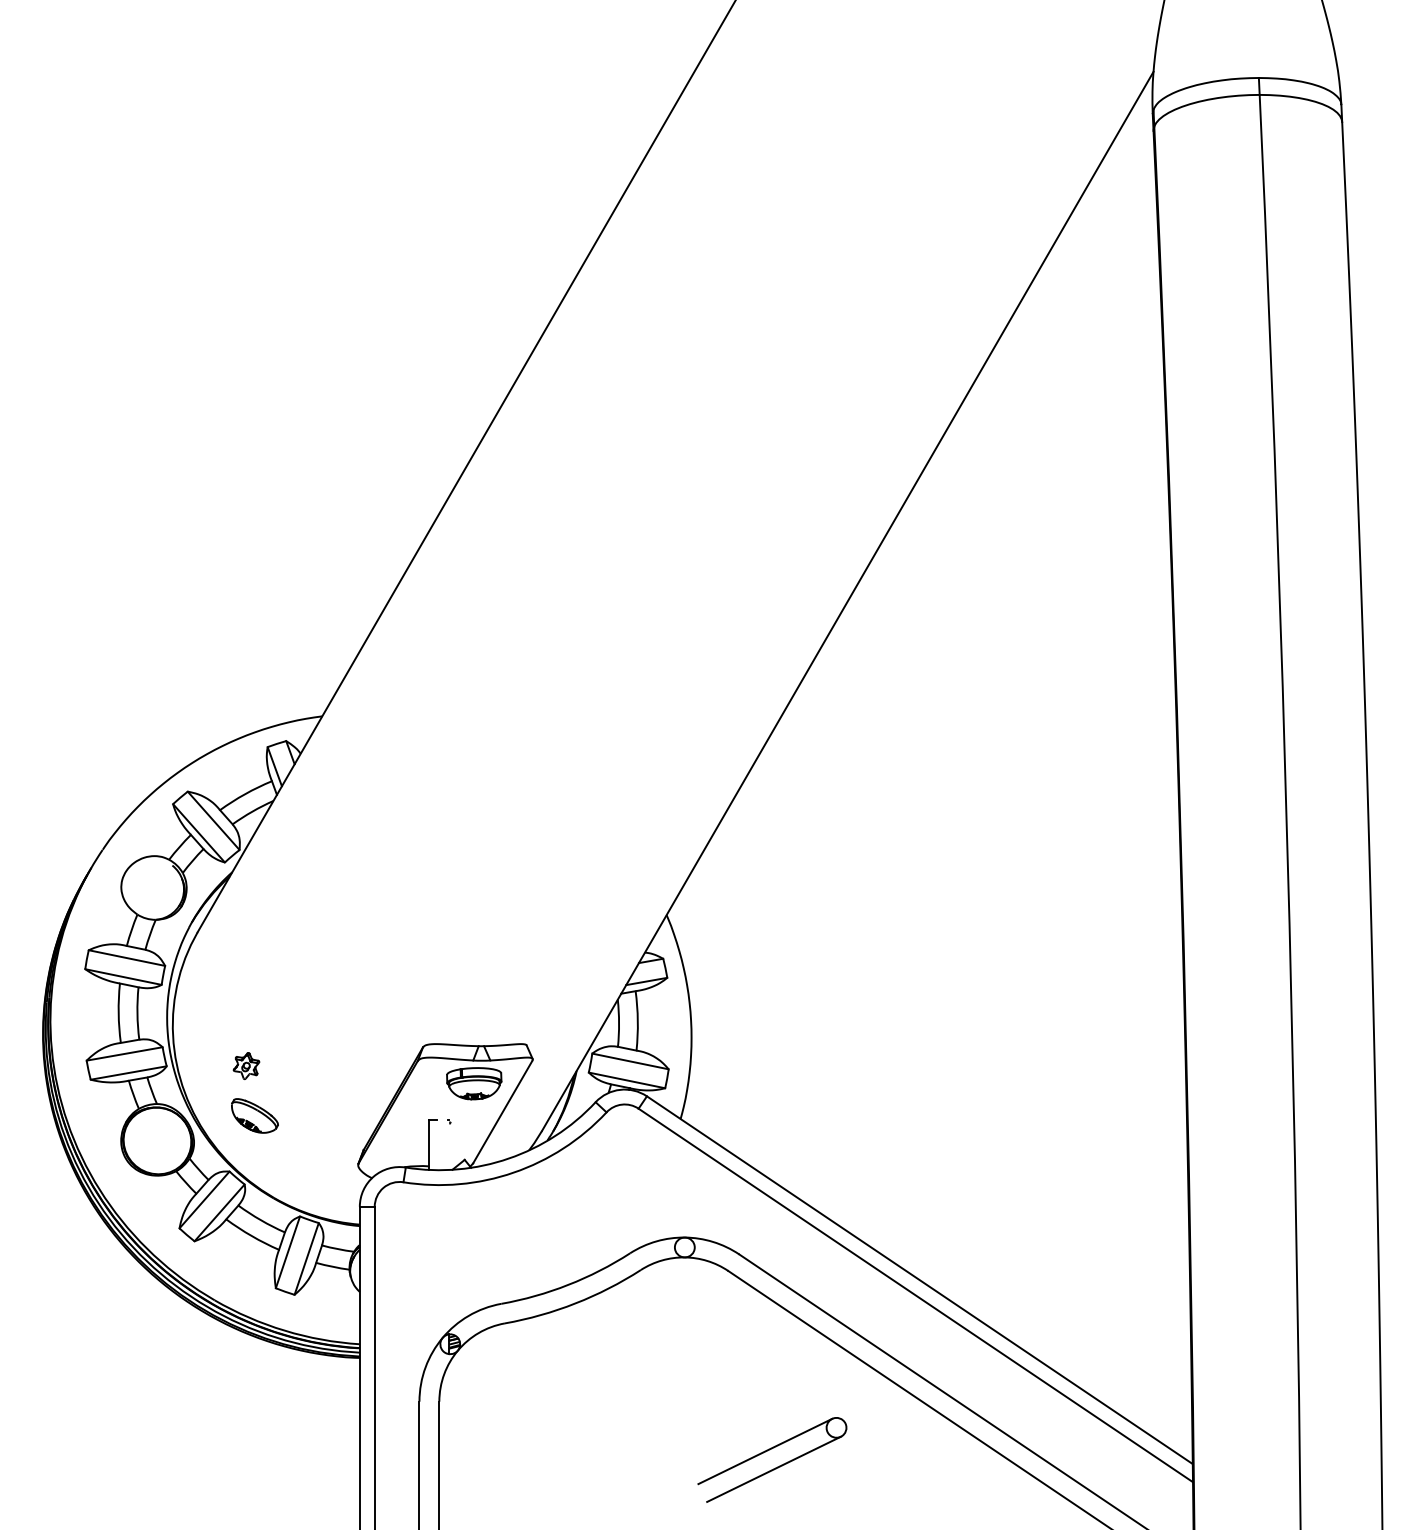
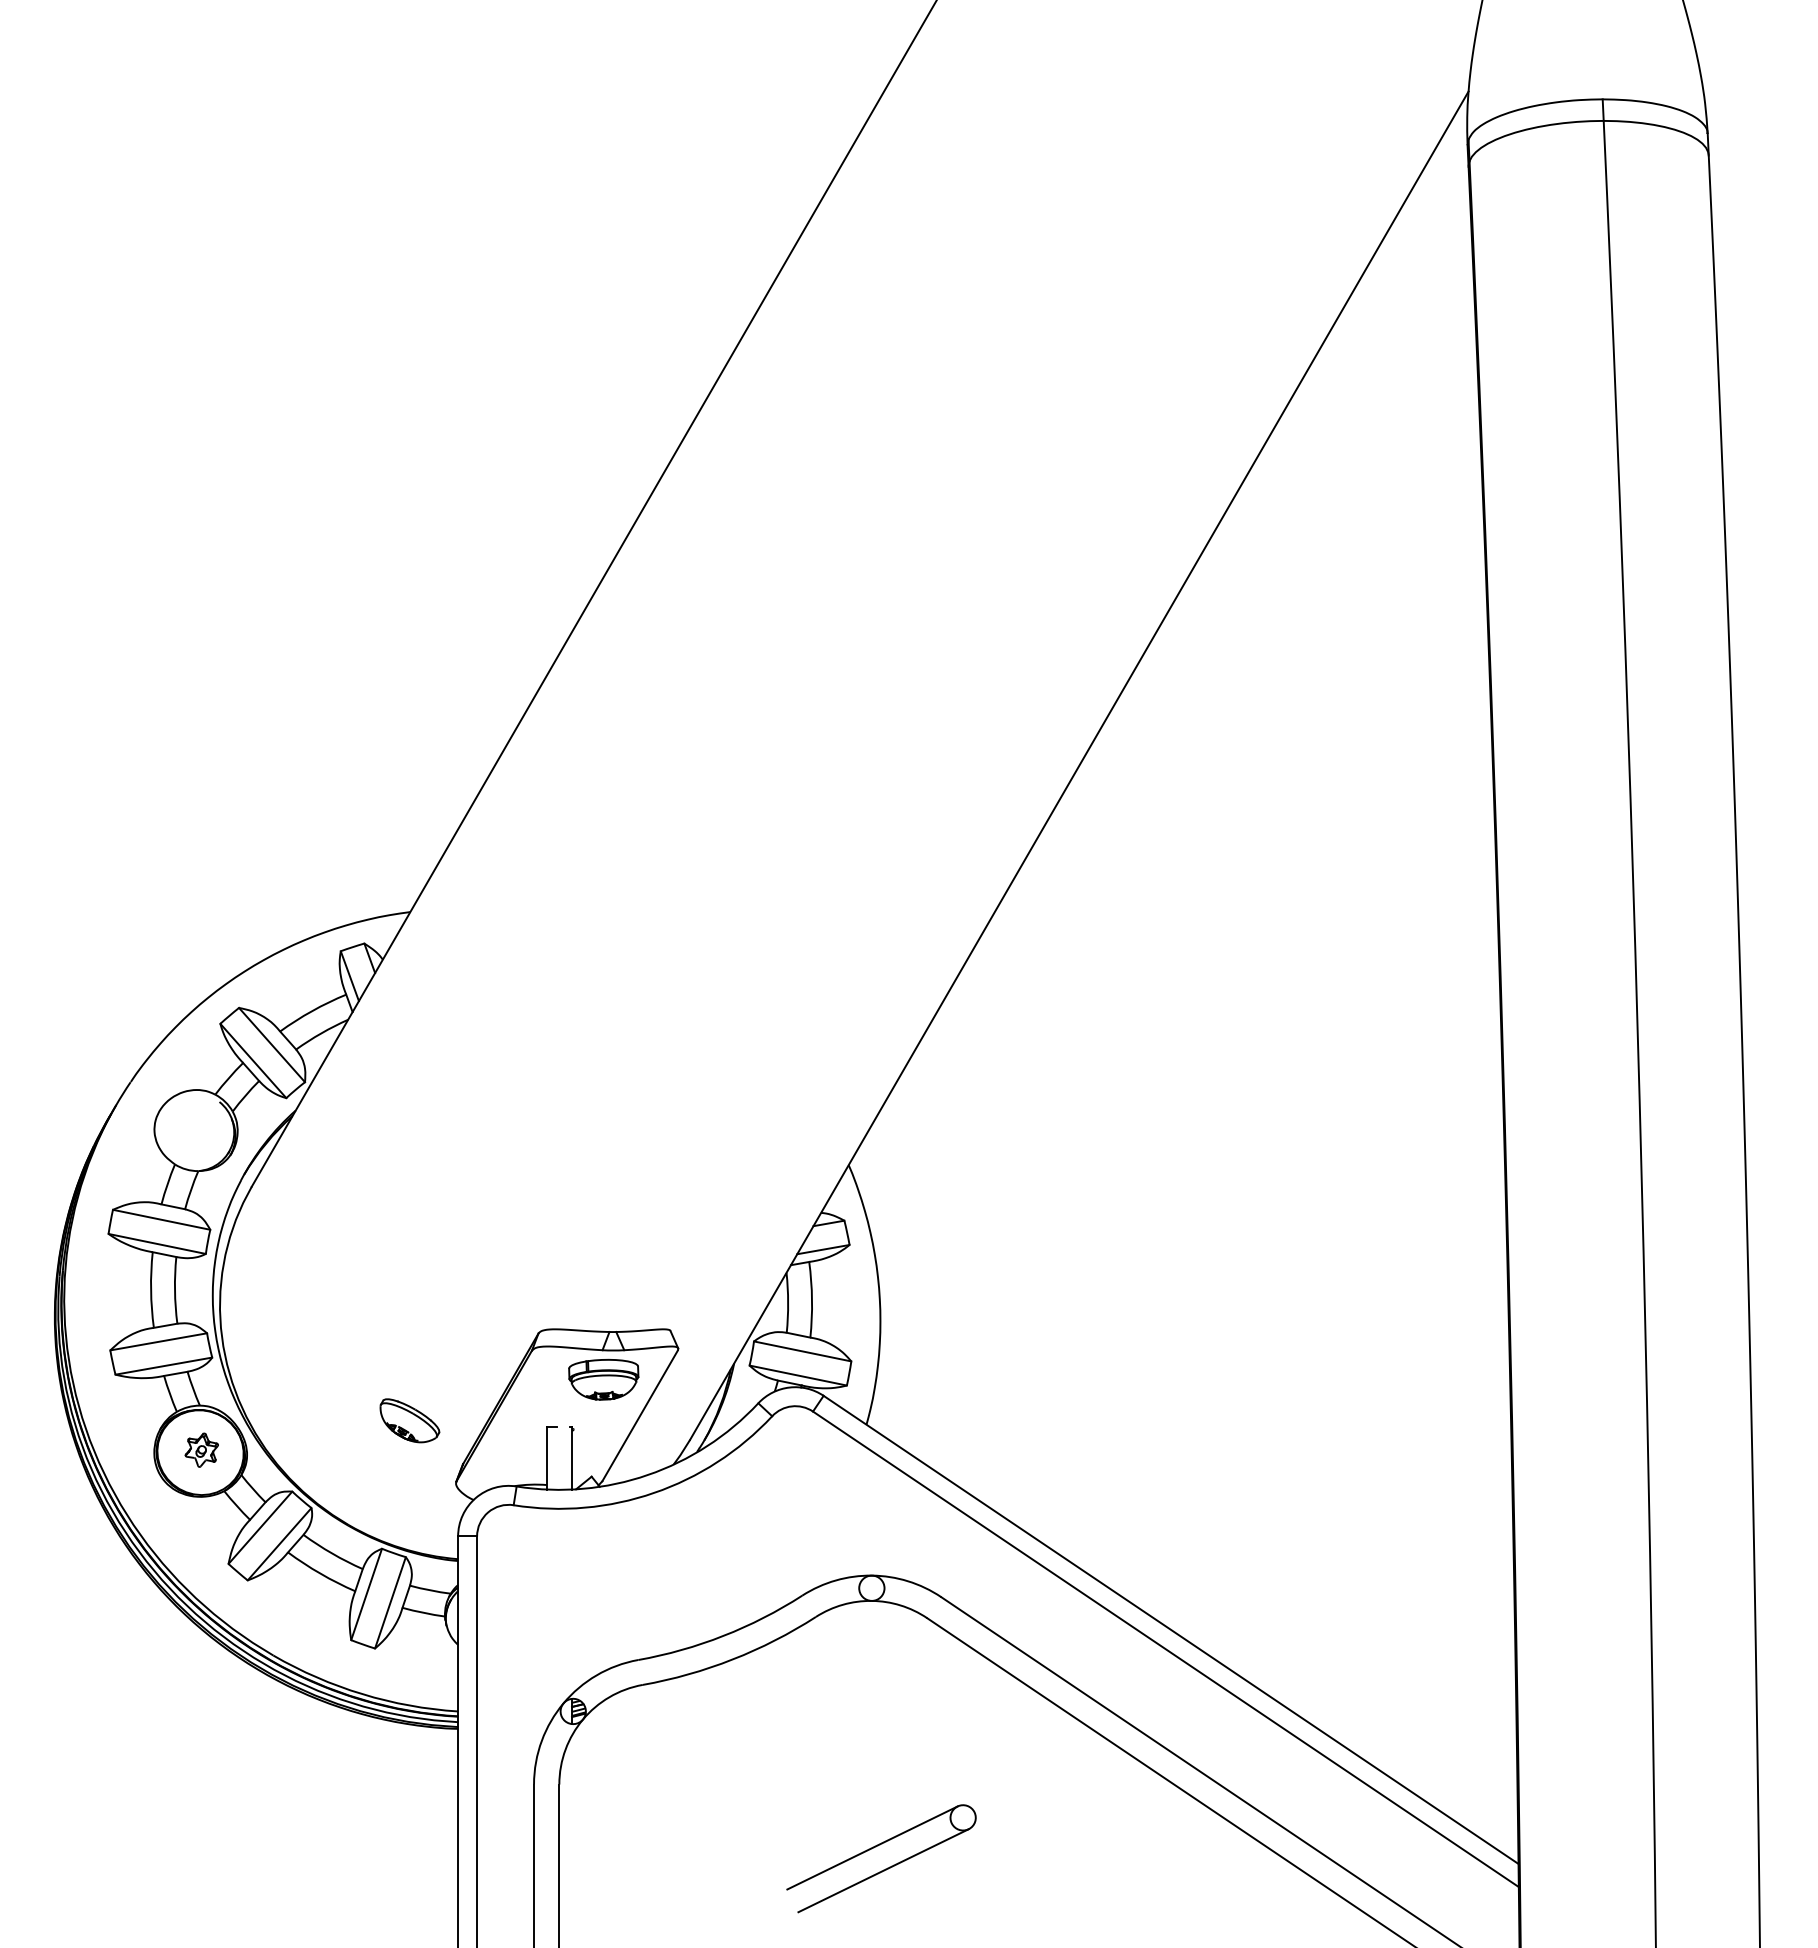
part: (246, 1066) -> (201, 1450), moved
part: (254, 1115) -> (409, 1420), moved
line: (449, 1144) -> (572, 1457), added
part: (775, 1467) -> (885, 1868), moved

